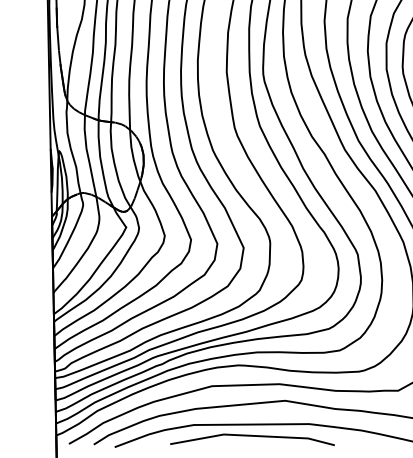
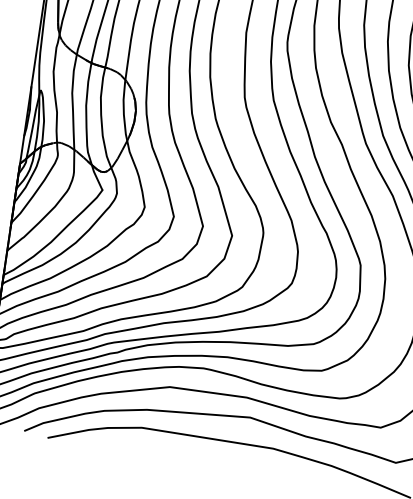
line: (252, 436) -> (206, 451), removed

